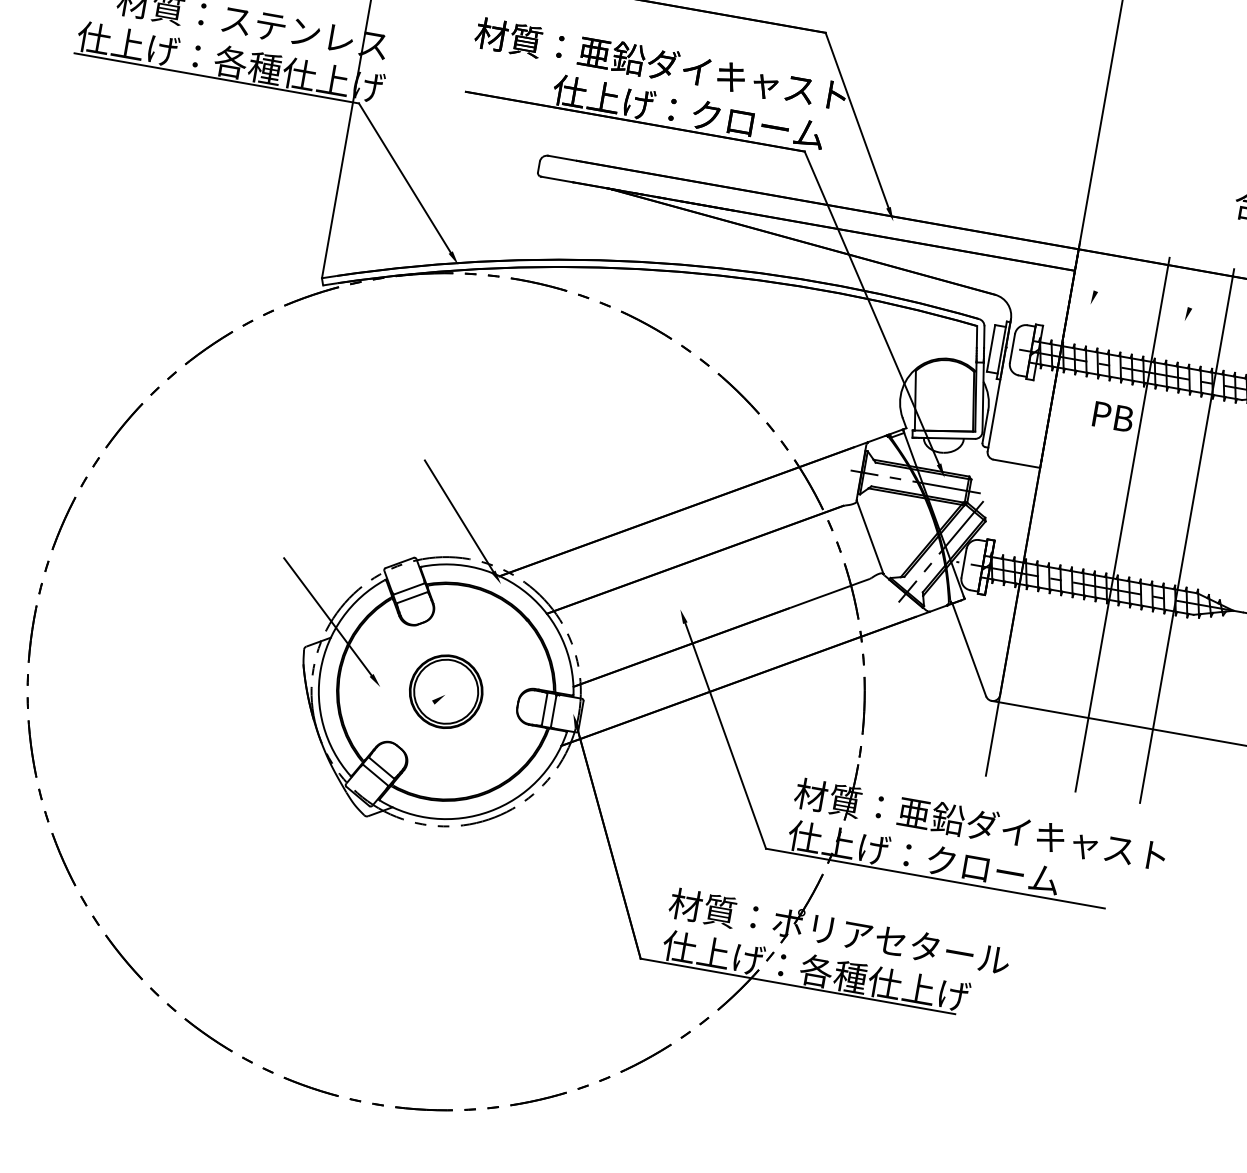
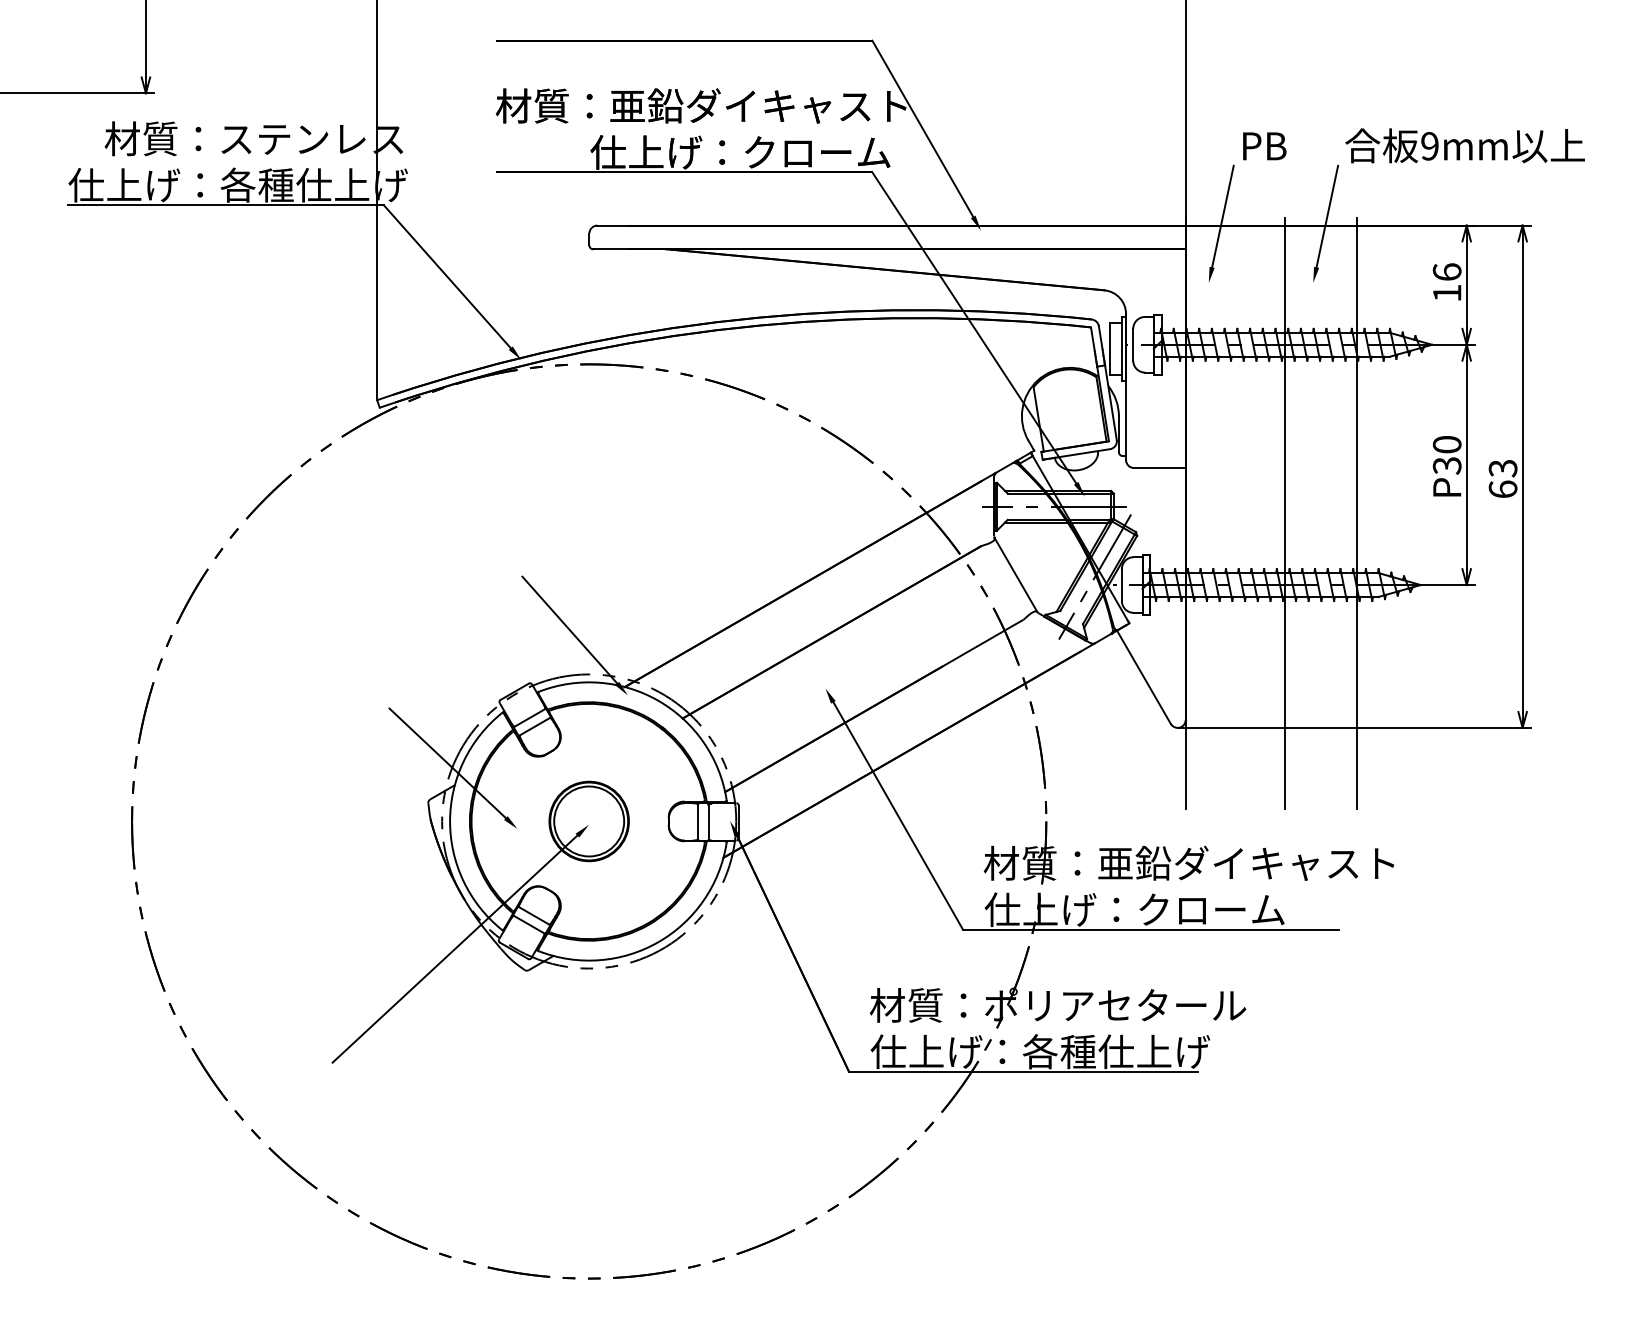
line: (1113, 246) -> (1222, 216), added
line: (1208, 263) -> (1327, 216), added
text: (1113, 417) -> (1264, 146), moved
line: (304, 784) -> (454, 948), added

